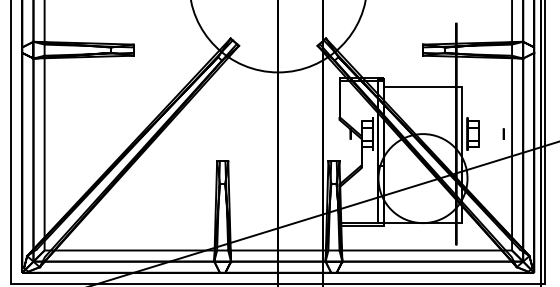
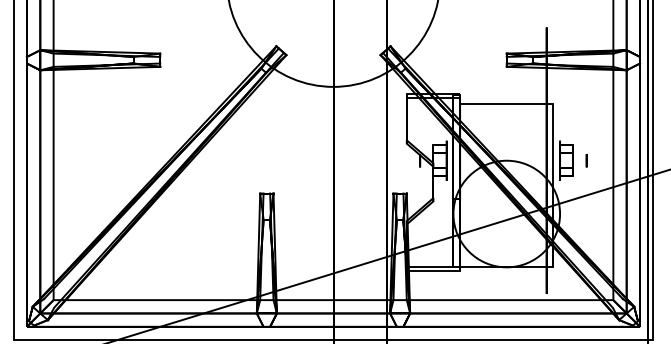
circle: (503, 133) -> (586, 160), moved

